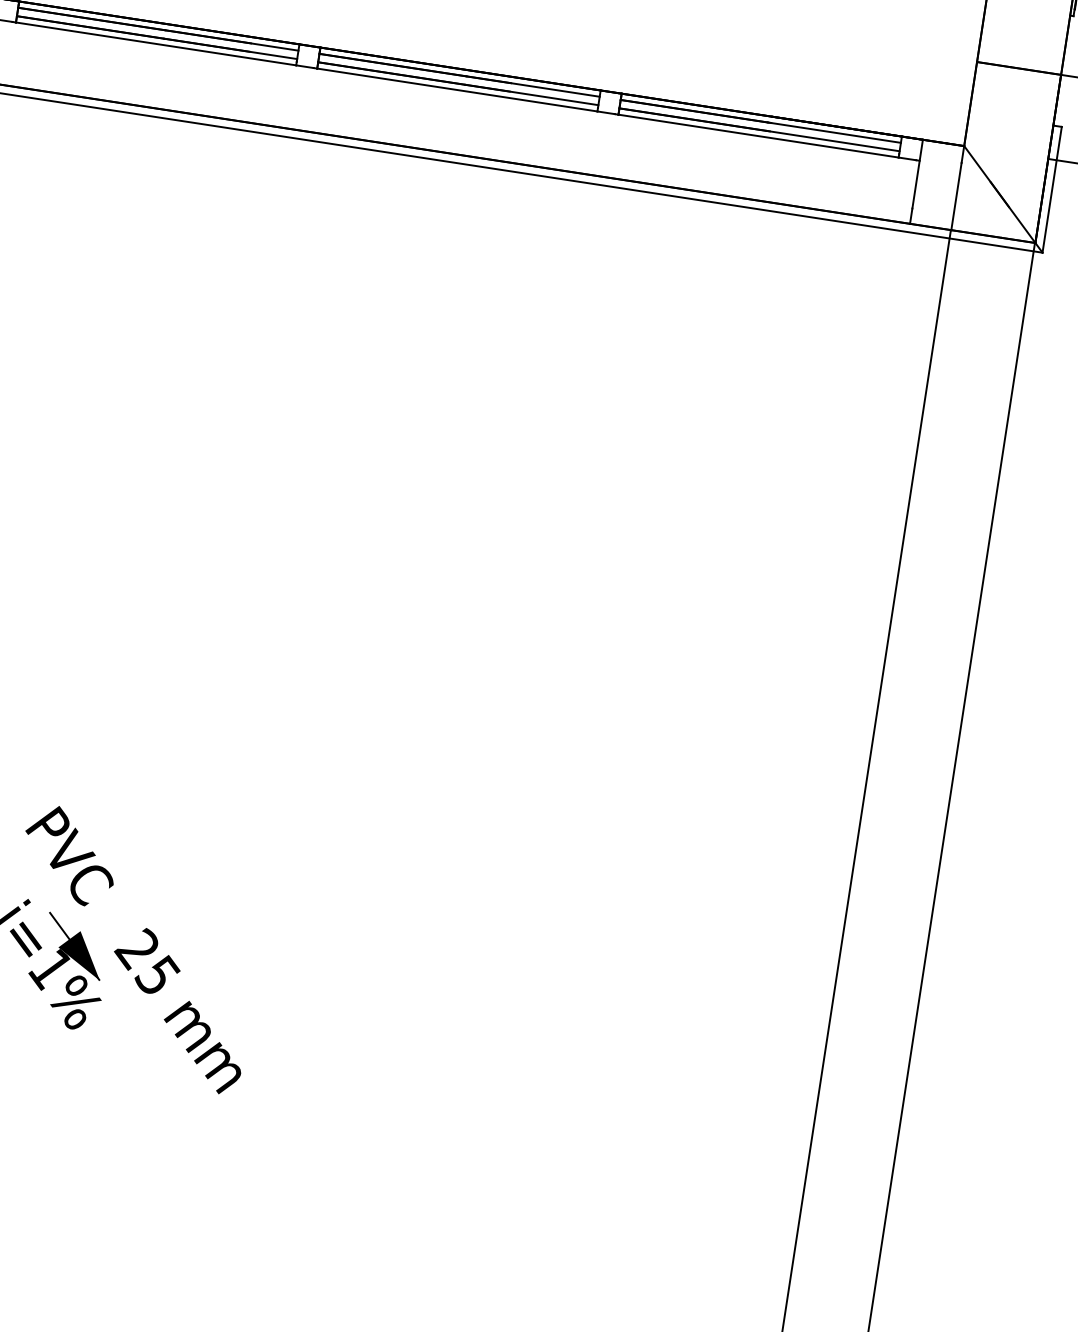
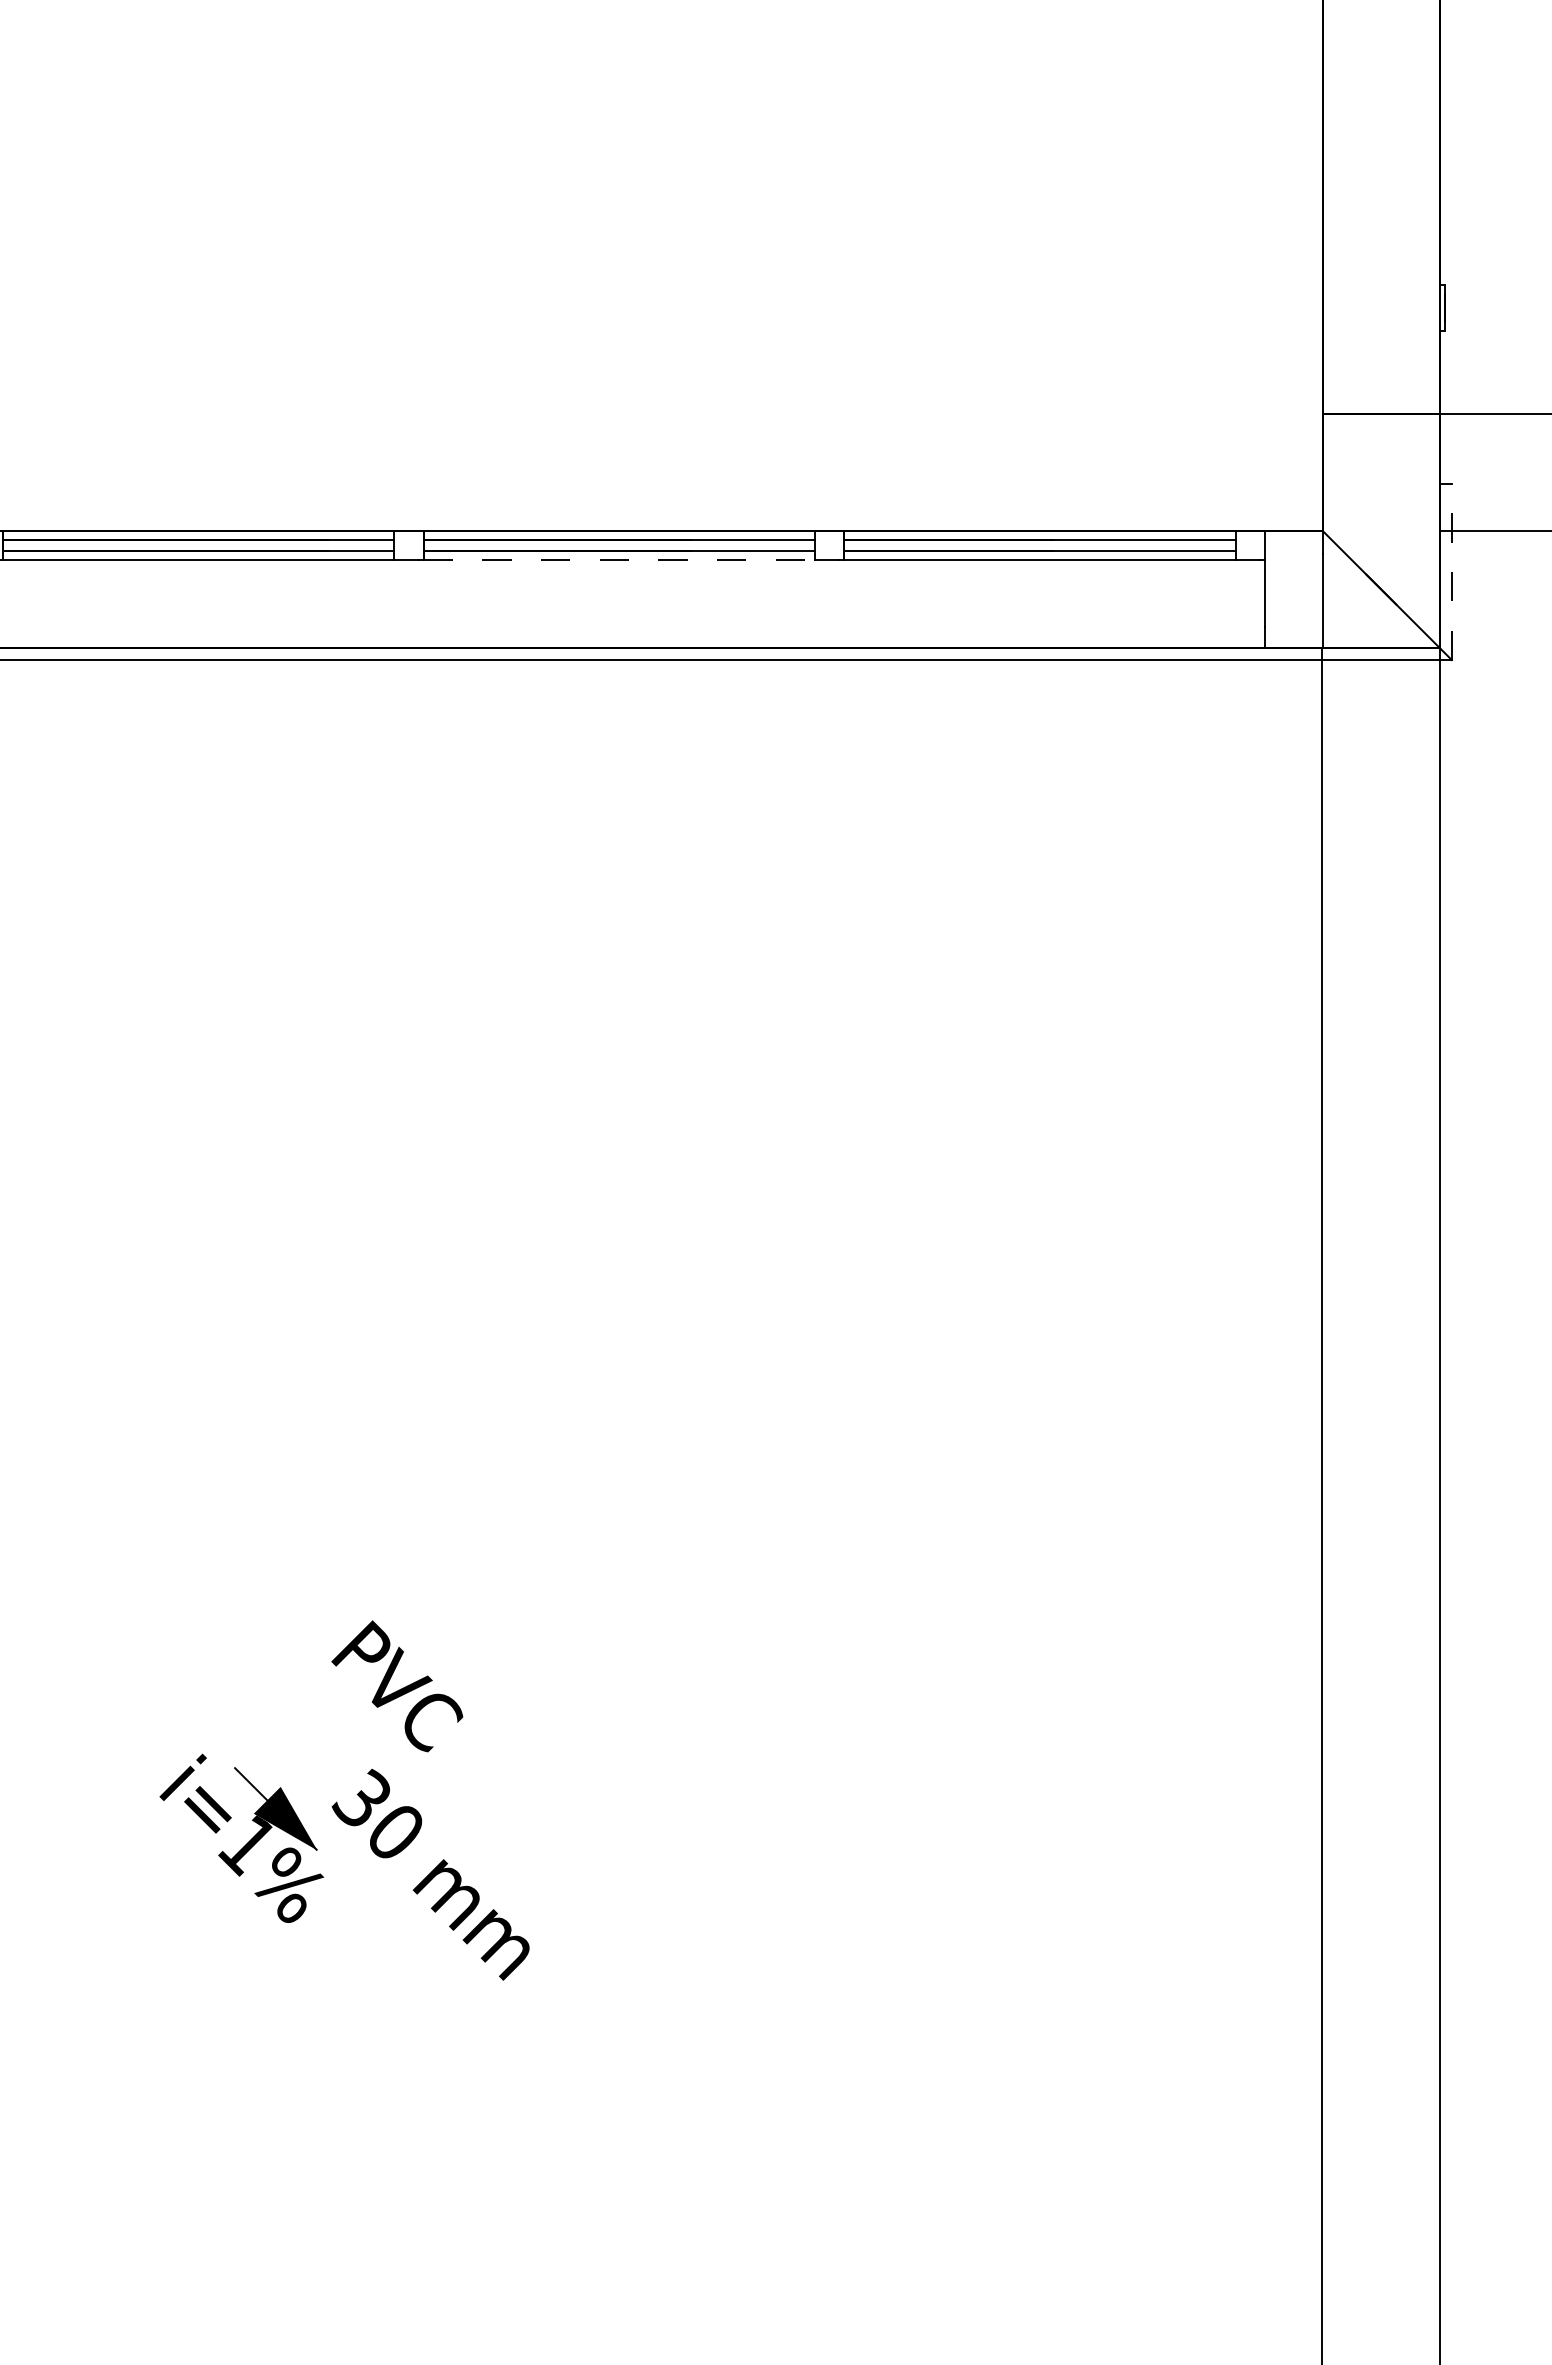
line: (457, 90) -> (619, 560), solid -> dashed
line: (1051, 189) -> (1451, 572), solid -> dashed
text: (69, 855) -> (397, 1686), moved
text: (146, 960) -> (377, 1813), 25 -> 30

